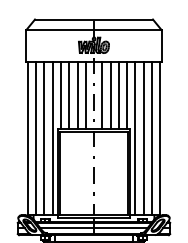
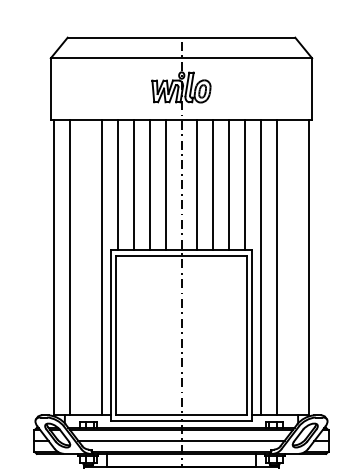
line: (44, 138) -> (85, 267), removed
line: (151, 138) -> (292, 267), removed

